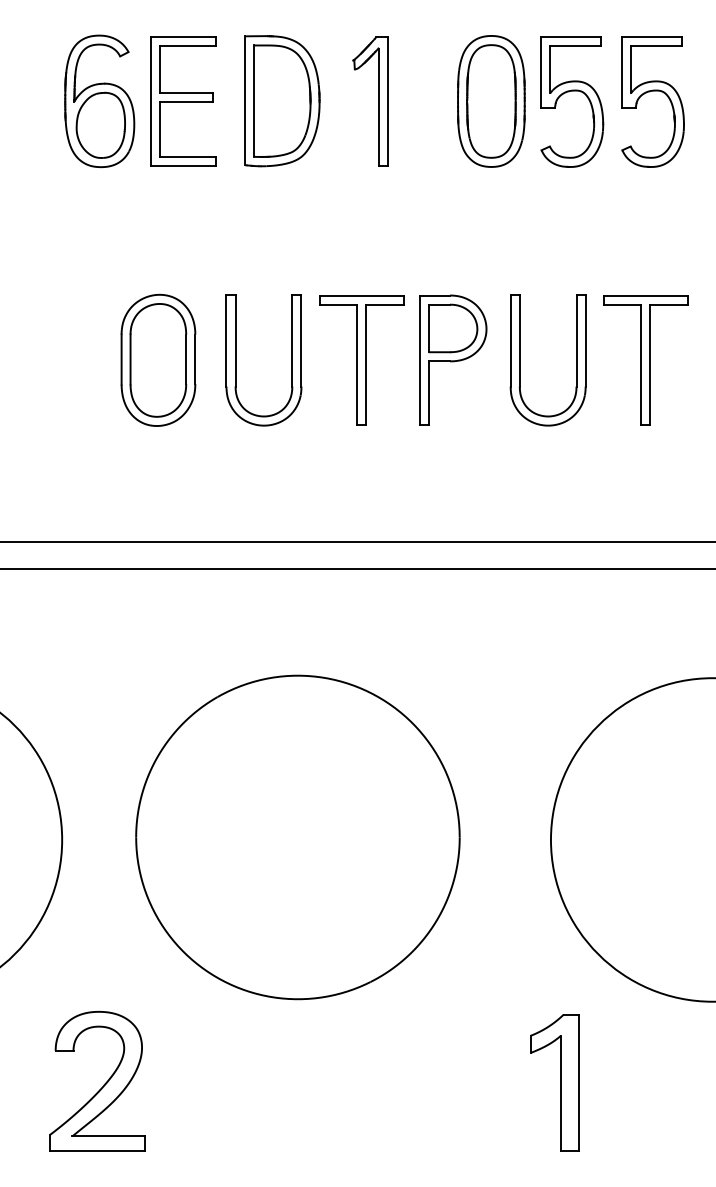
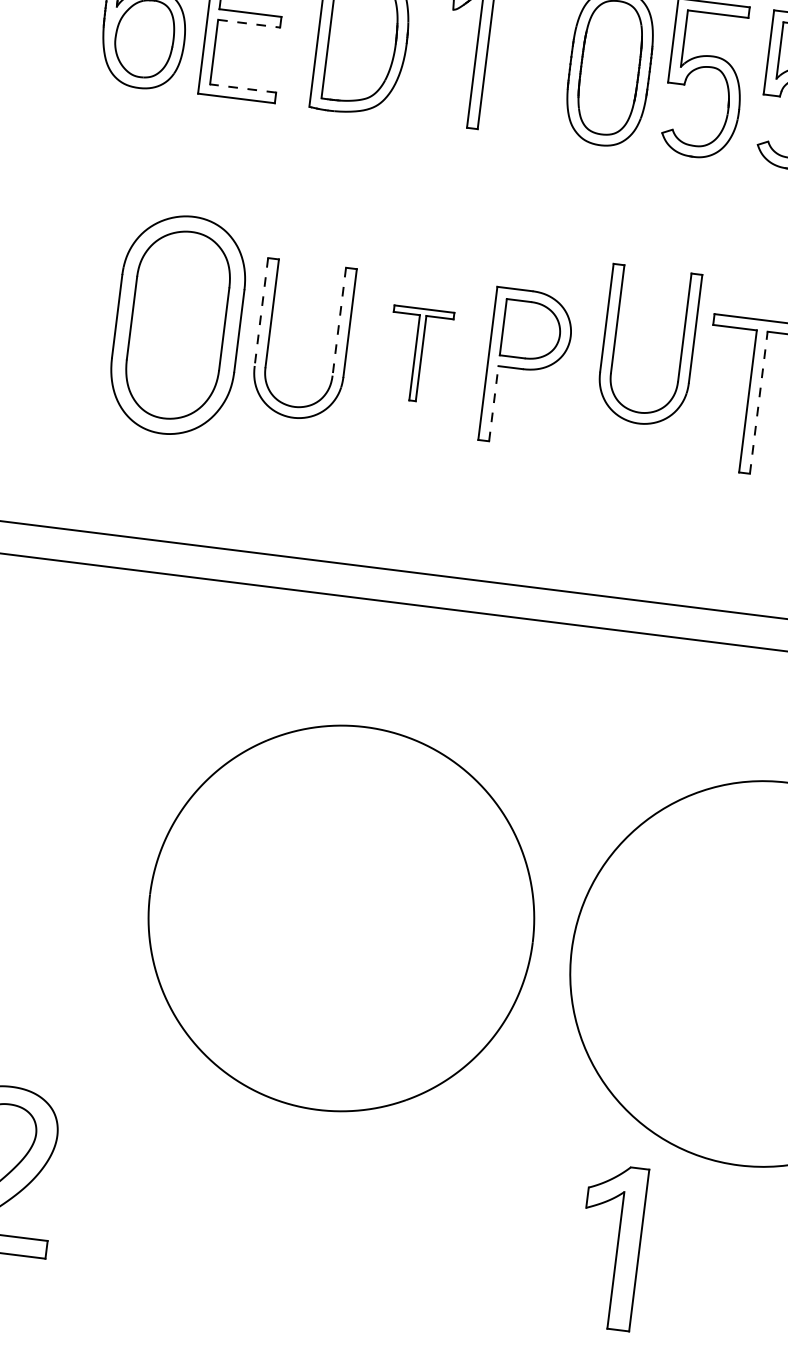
line: (186, 102) -> (249, 24), solid -> dashed
line: (188, 156) -> (243, 88), solid -> dashed
line: (226, 340) -> (261, 311), solid -> dashed
line: (292, 340) -> (339, 321), solid -> dashed
part: (158, 359) -> (178, 323), size x1.4
part: (361, 360) -> (418, 355), size x0.6
part: (520, 360) -> (615, 342), moved
line: (649, 364) -> (758, 402), solid -> dashed
line: (429, 393) -> (493, 404), solid -> dashed
part: (297, 837) -> (340, 918), moved
part: (554, 1082) -> (609, 1246), moved

